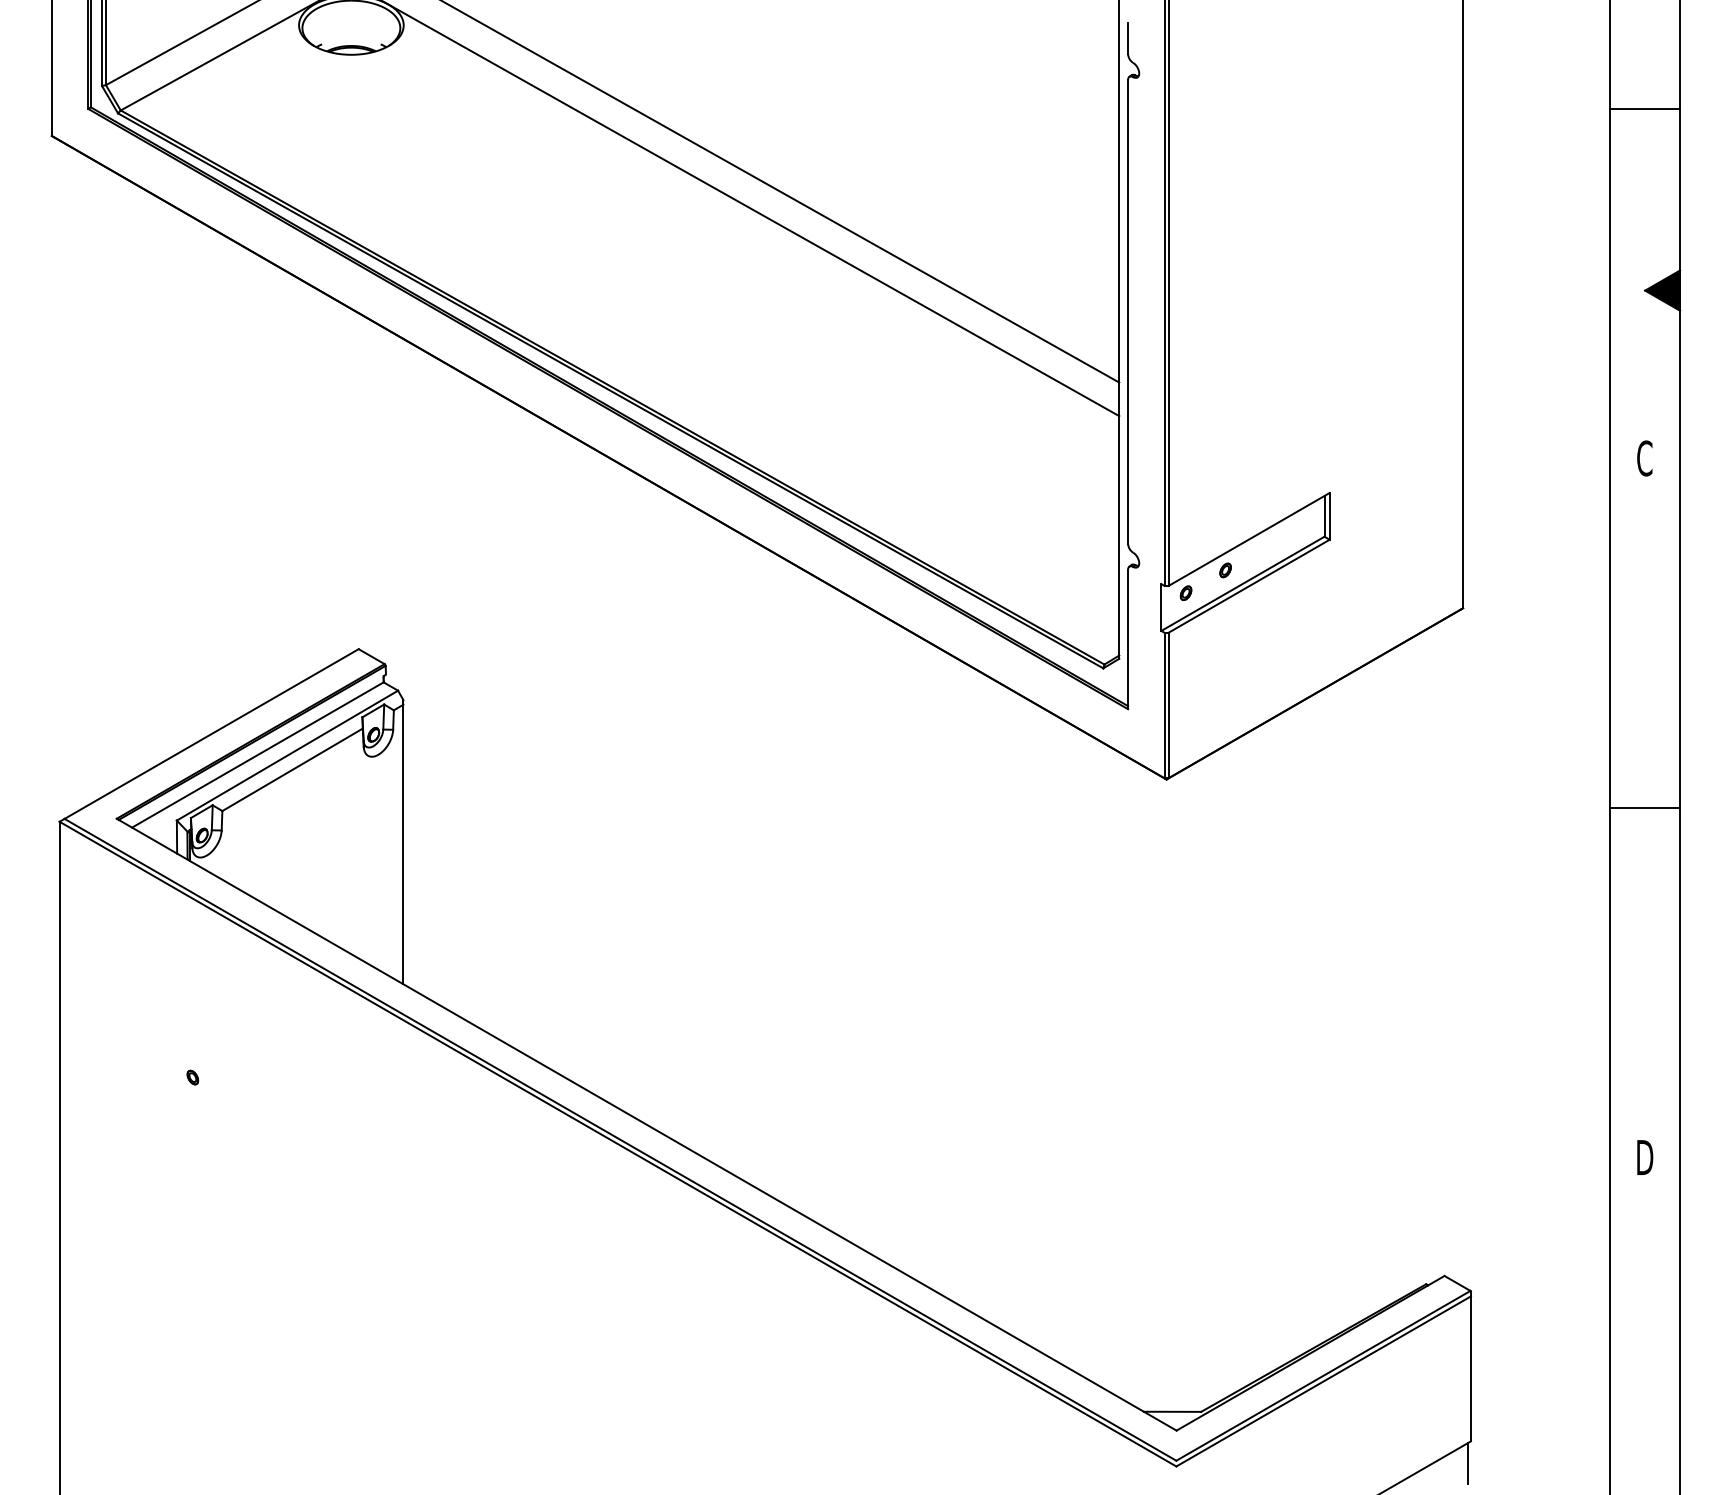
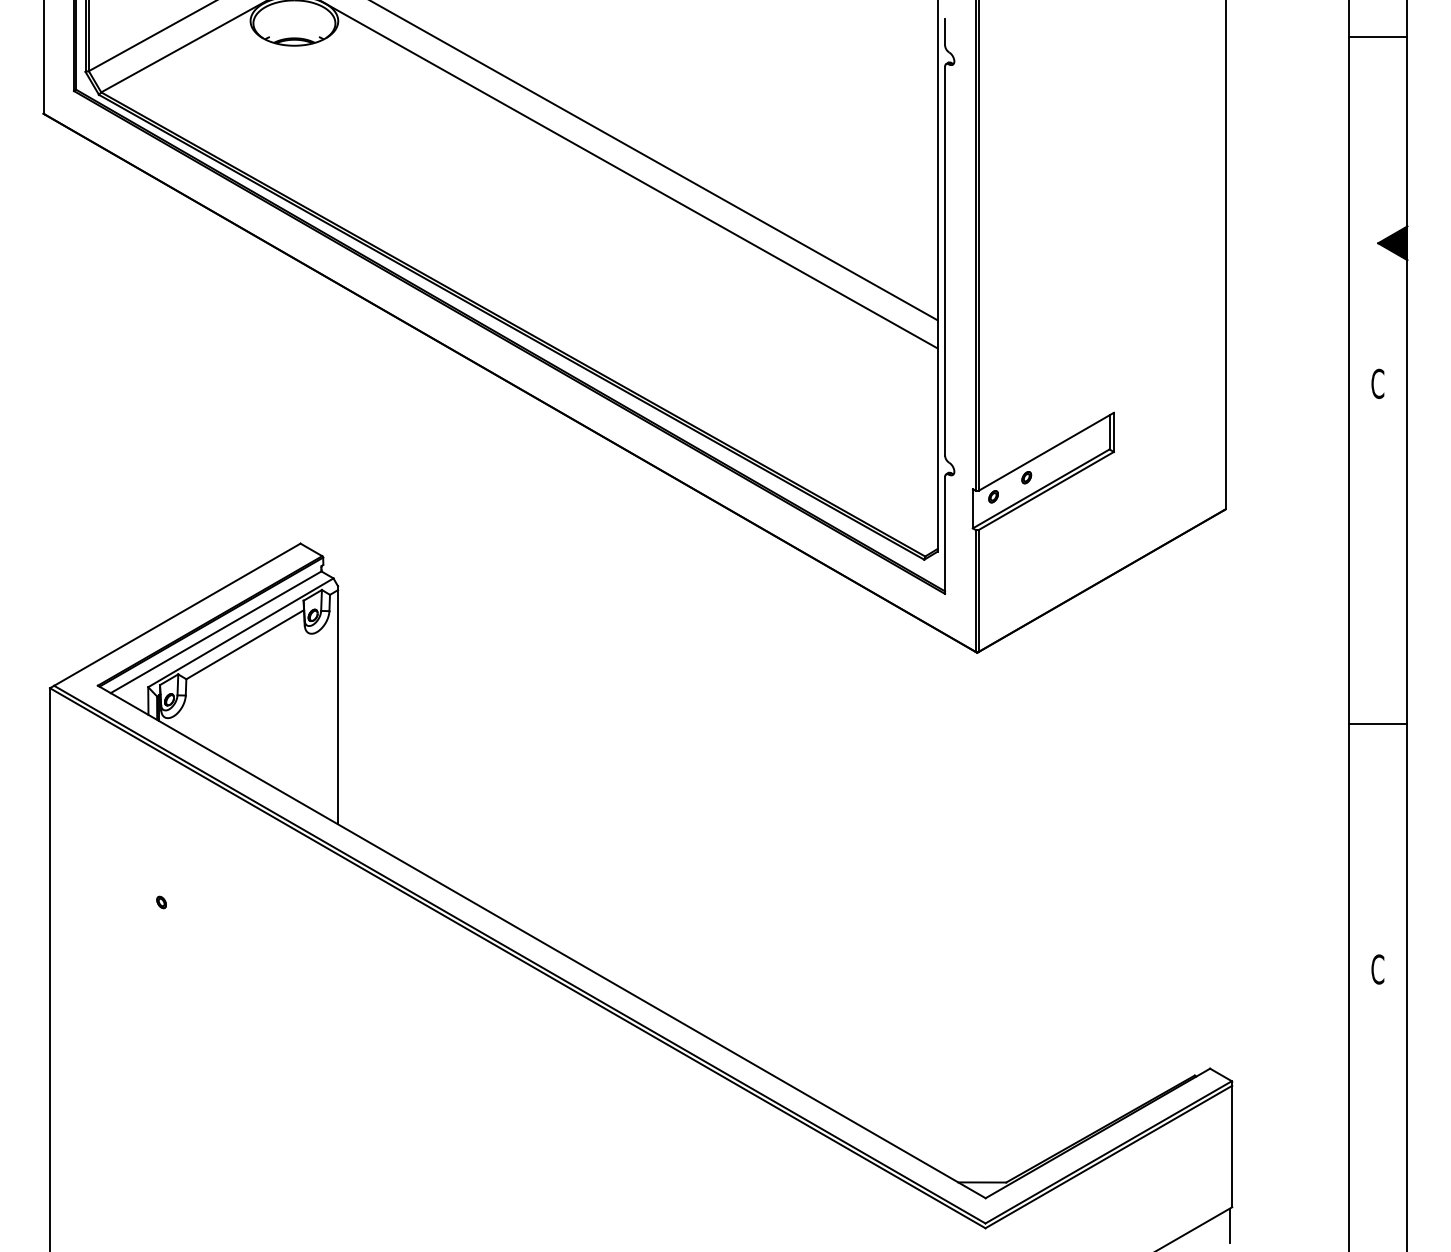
line: (1644, 109) -> (1377, 37), moved
line: (1644, 807) -> (1377, 723), moved
text: (1644, 1157) -> (1377, 969), D -> C

